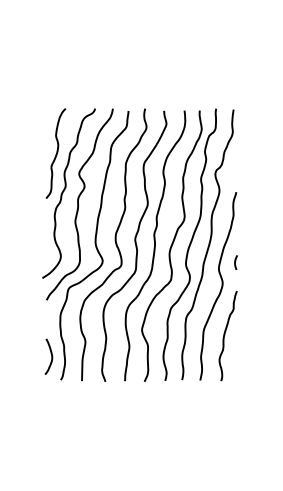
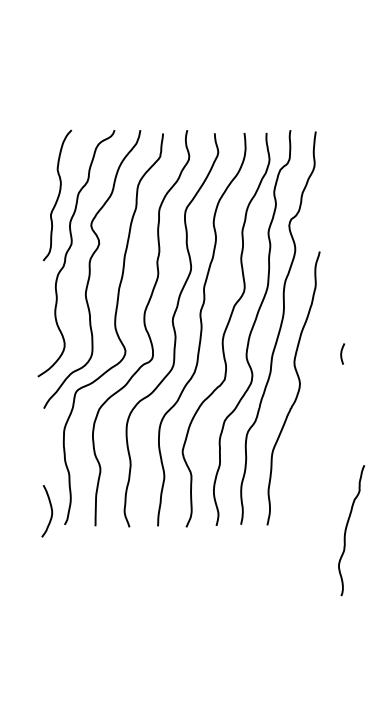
curve: (235, 262) -> (341, 353), moved
curve: (225, 335) -> (347, 529), moved
curve: (51, 356) -> (51, 510), moved

